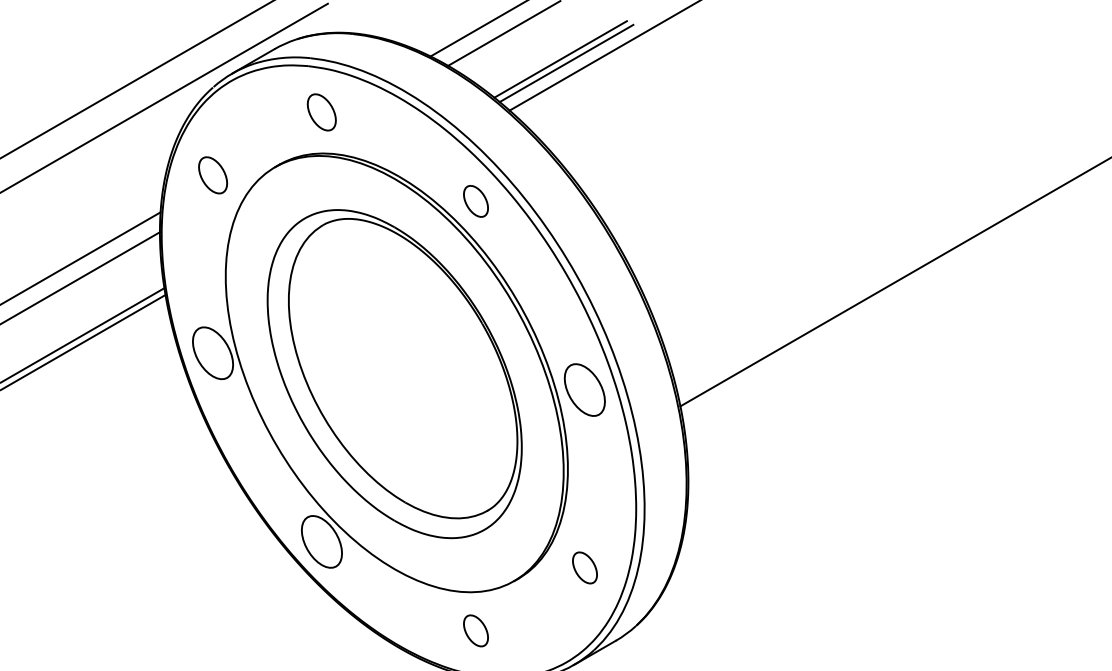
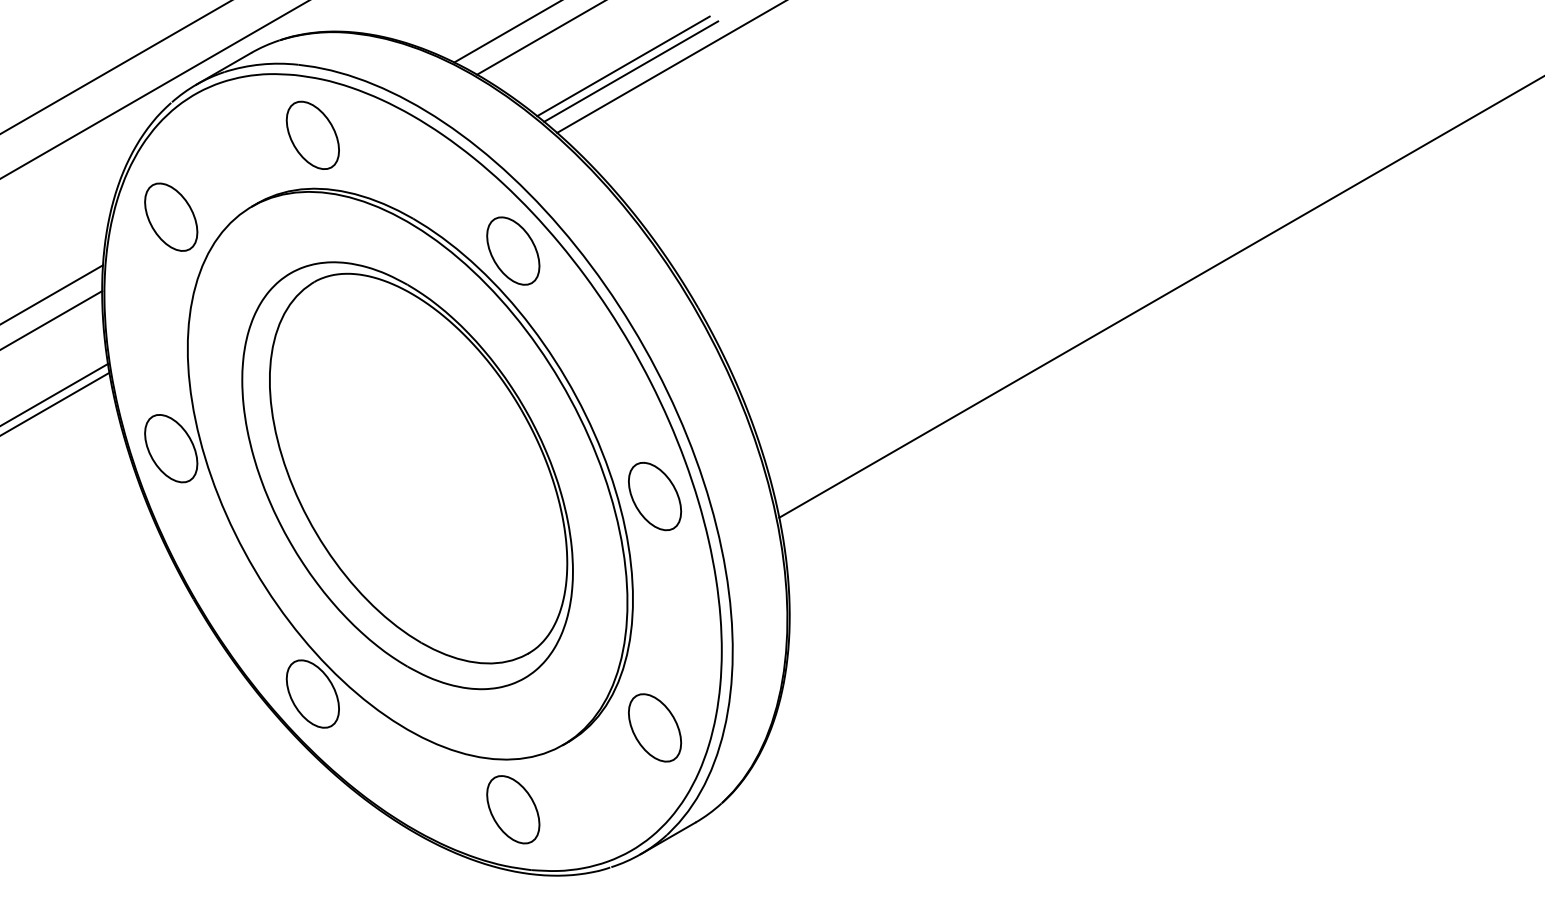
part: (321, 111) -> (312, 134), size x1.43
part: (213, 174) -> (171, 216), size x1.43
part: (476, 200) -> (513, 250), size x1.67
part: (585, 567) -> (655, 727), size x1.67
part: (476, 630) -> (513, 809), size x1.67

